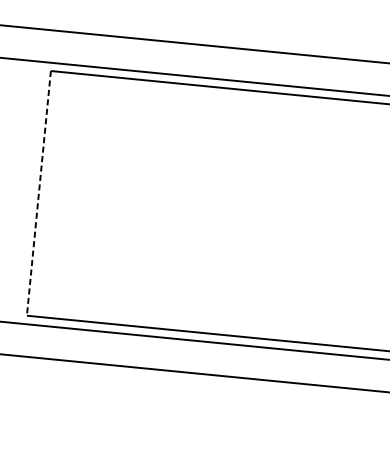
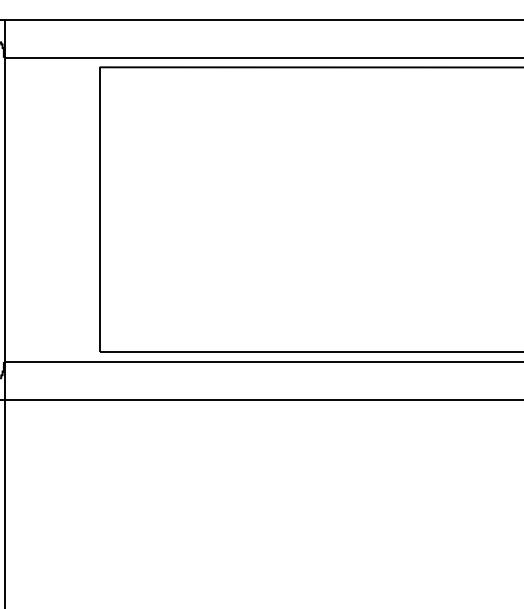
line: (38, 194) -> (99, 210), dashed -> solid

